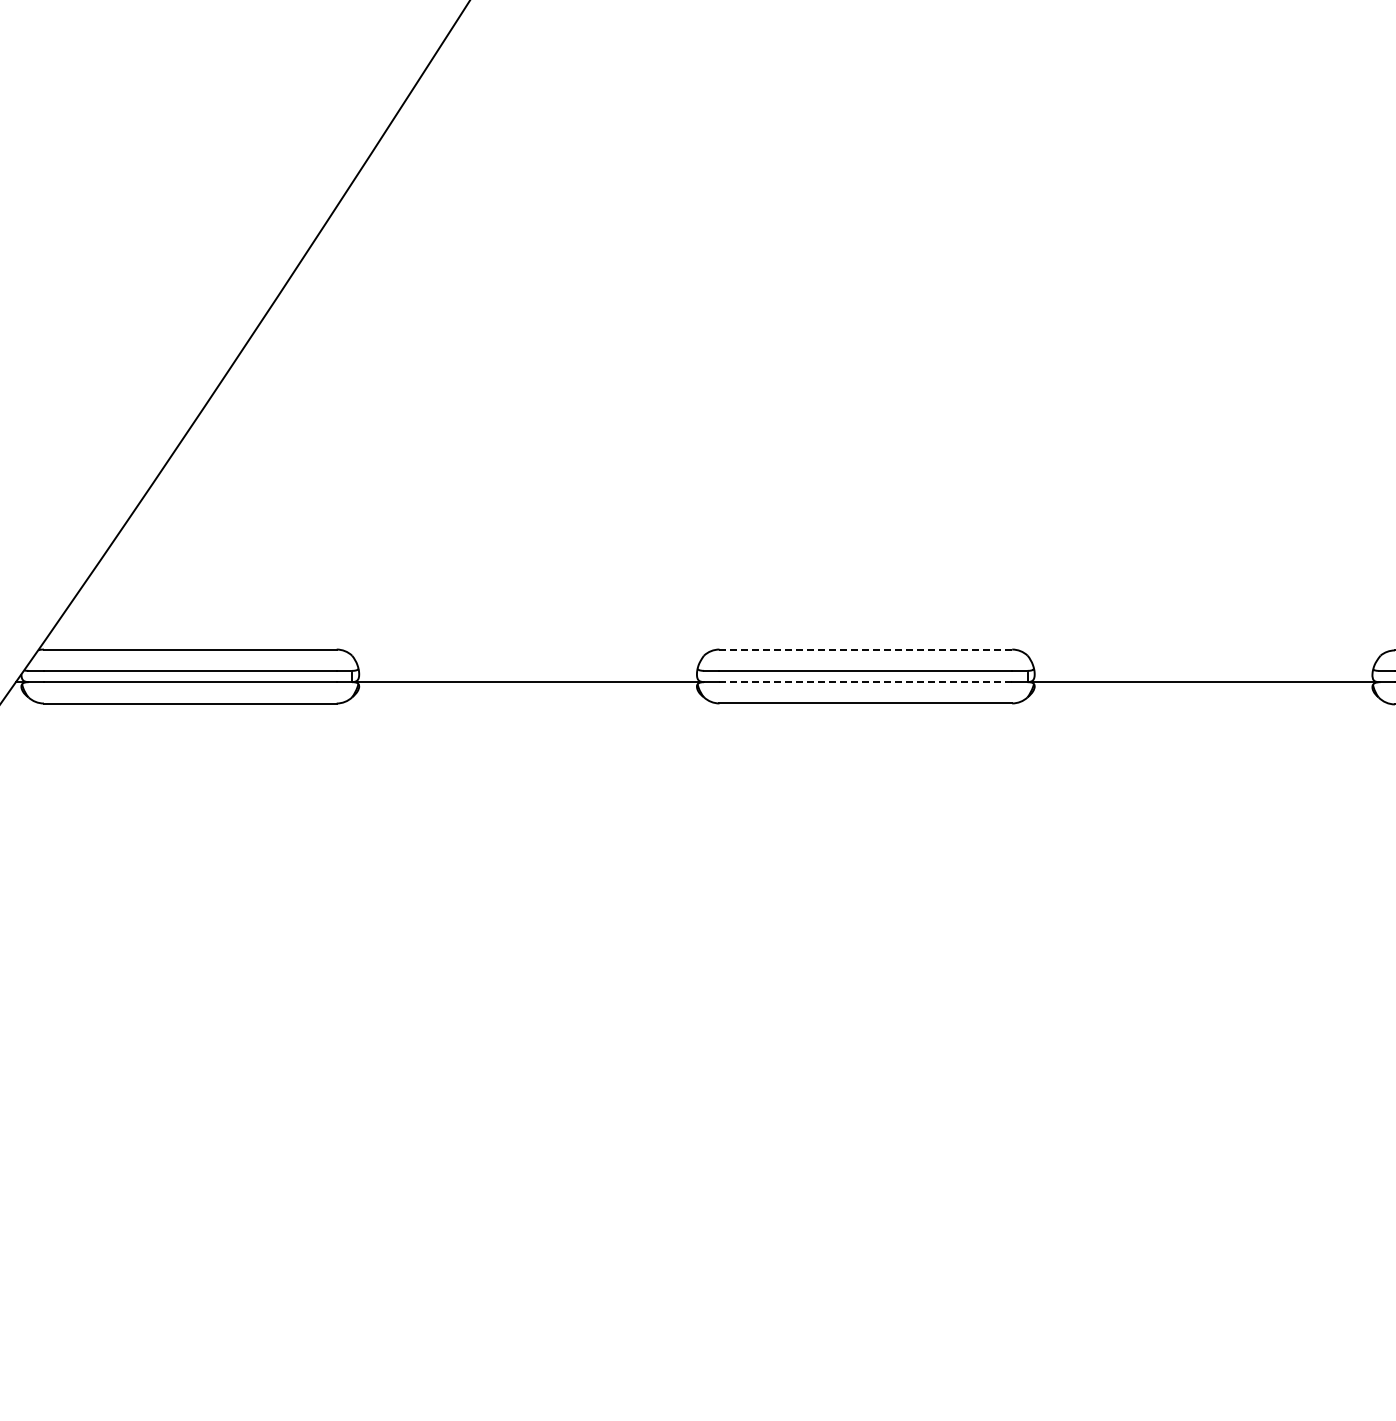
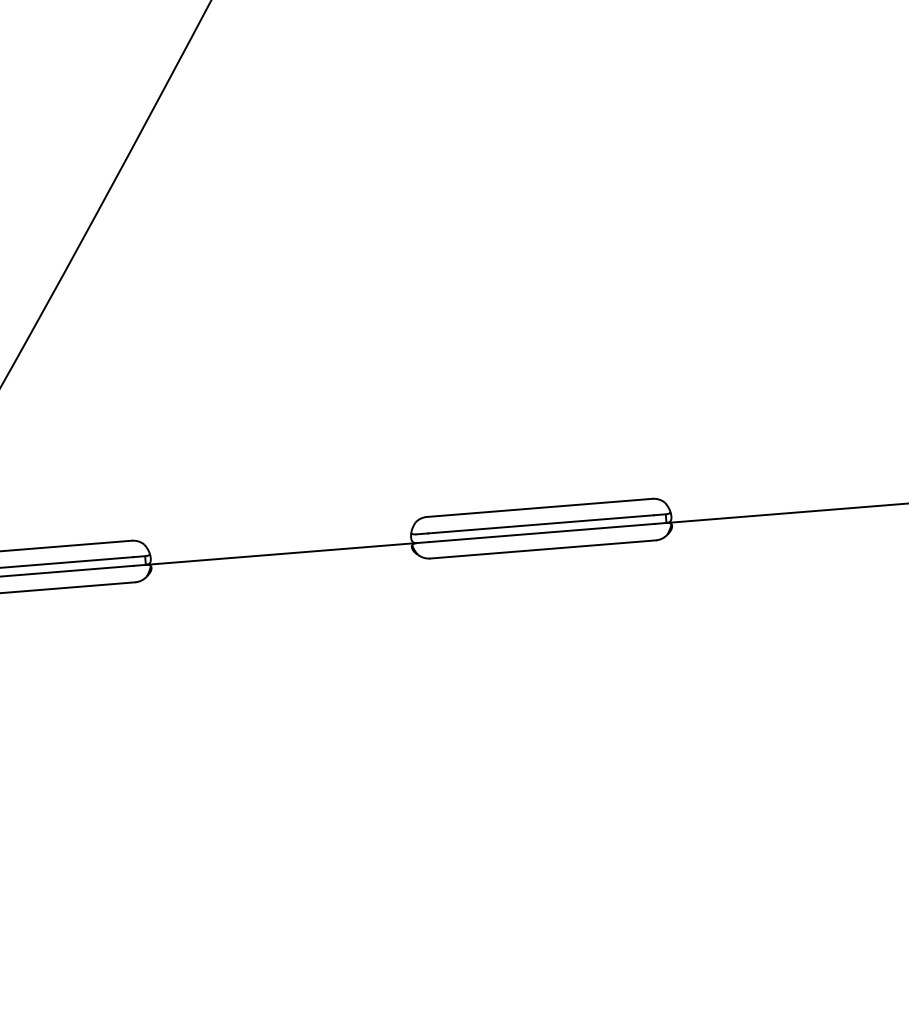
line: (865, 649) -> (539, 507), dashed -> solid
line: (866, 682) -> (542, 533), dashed -> solid

